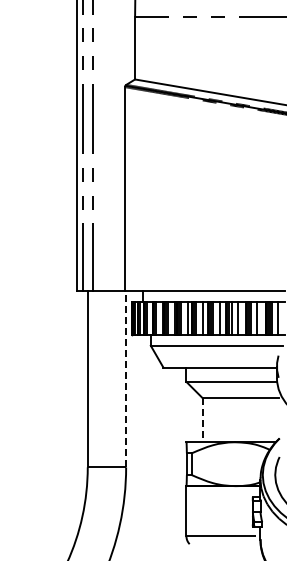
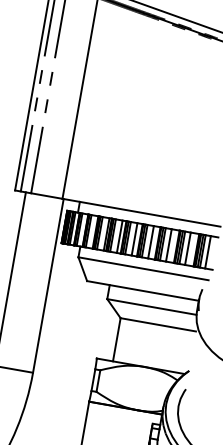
line: (126, 378) -> (48, 285), dashed -> solid
line: (202, 420) -> (116, 339), dashed -> solid

